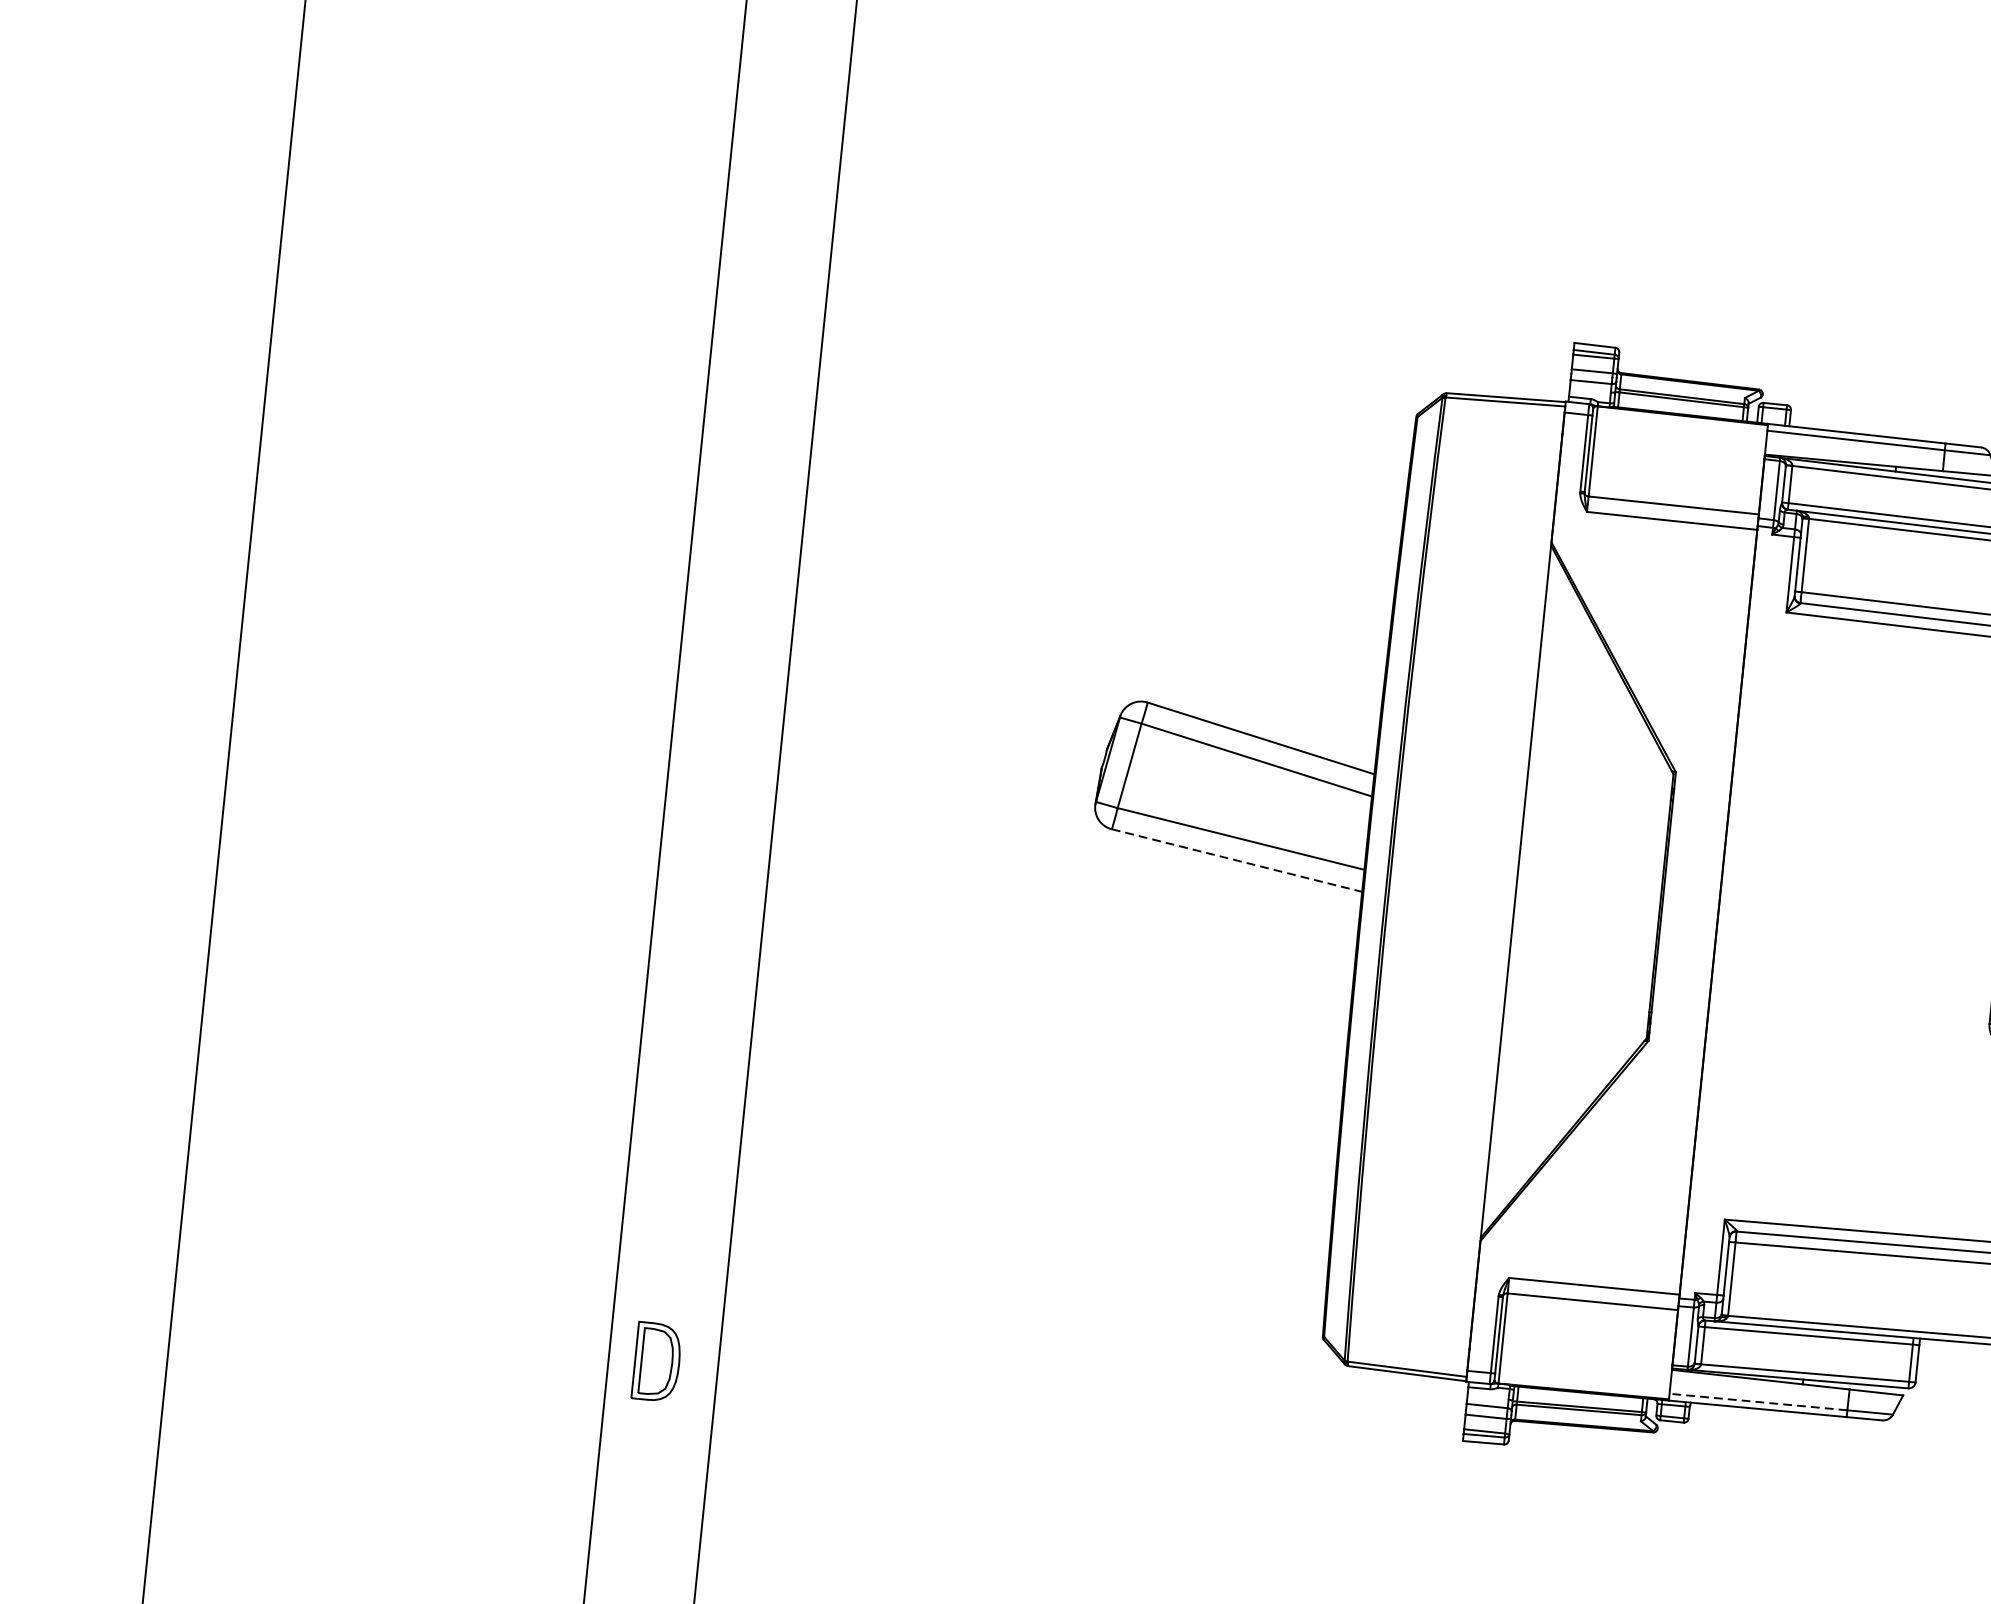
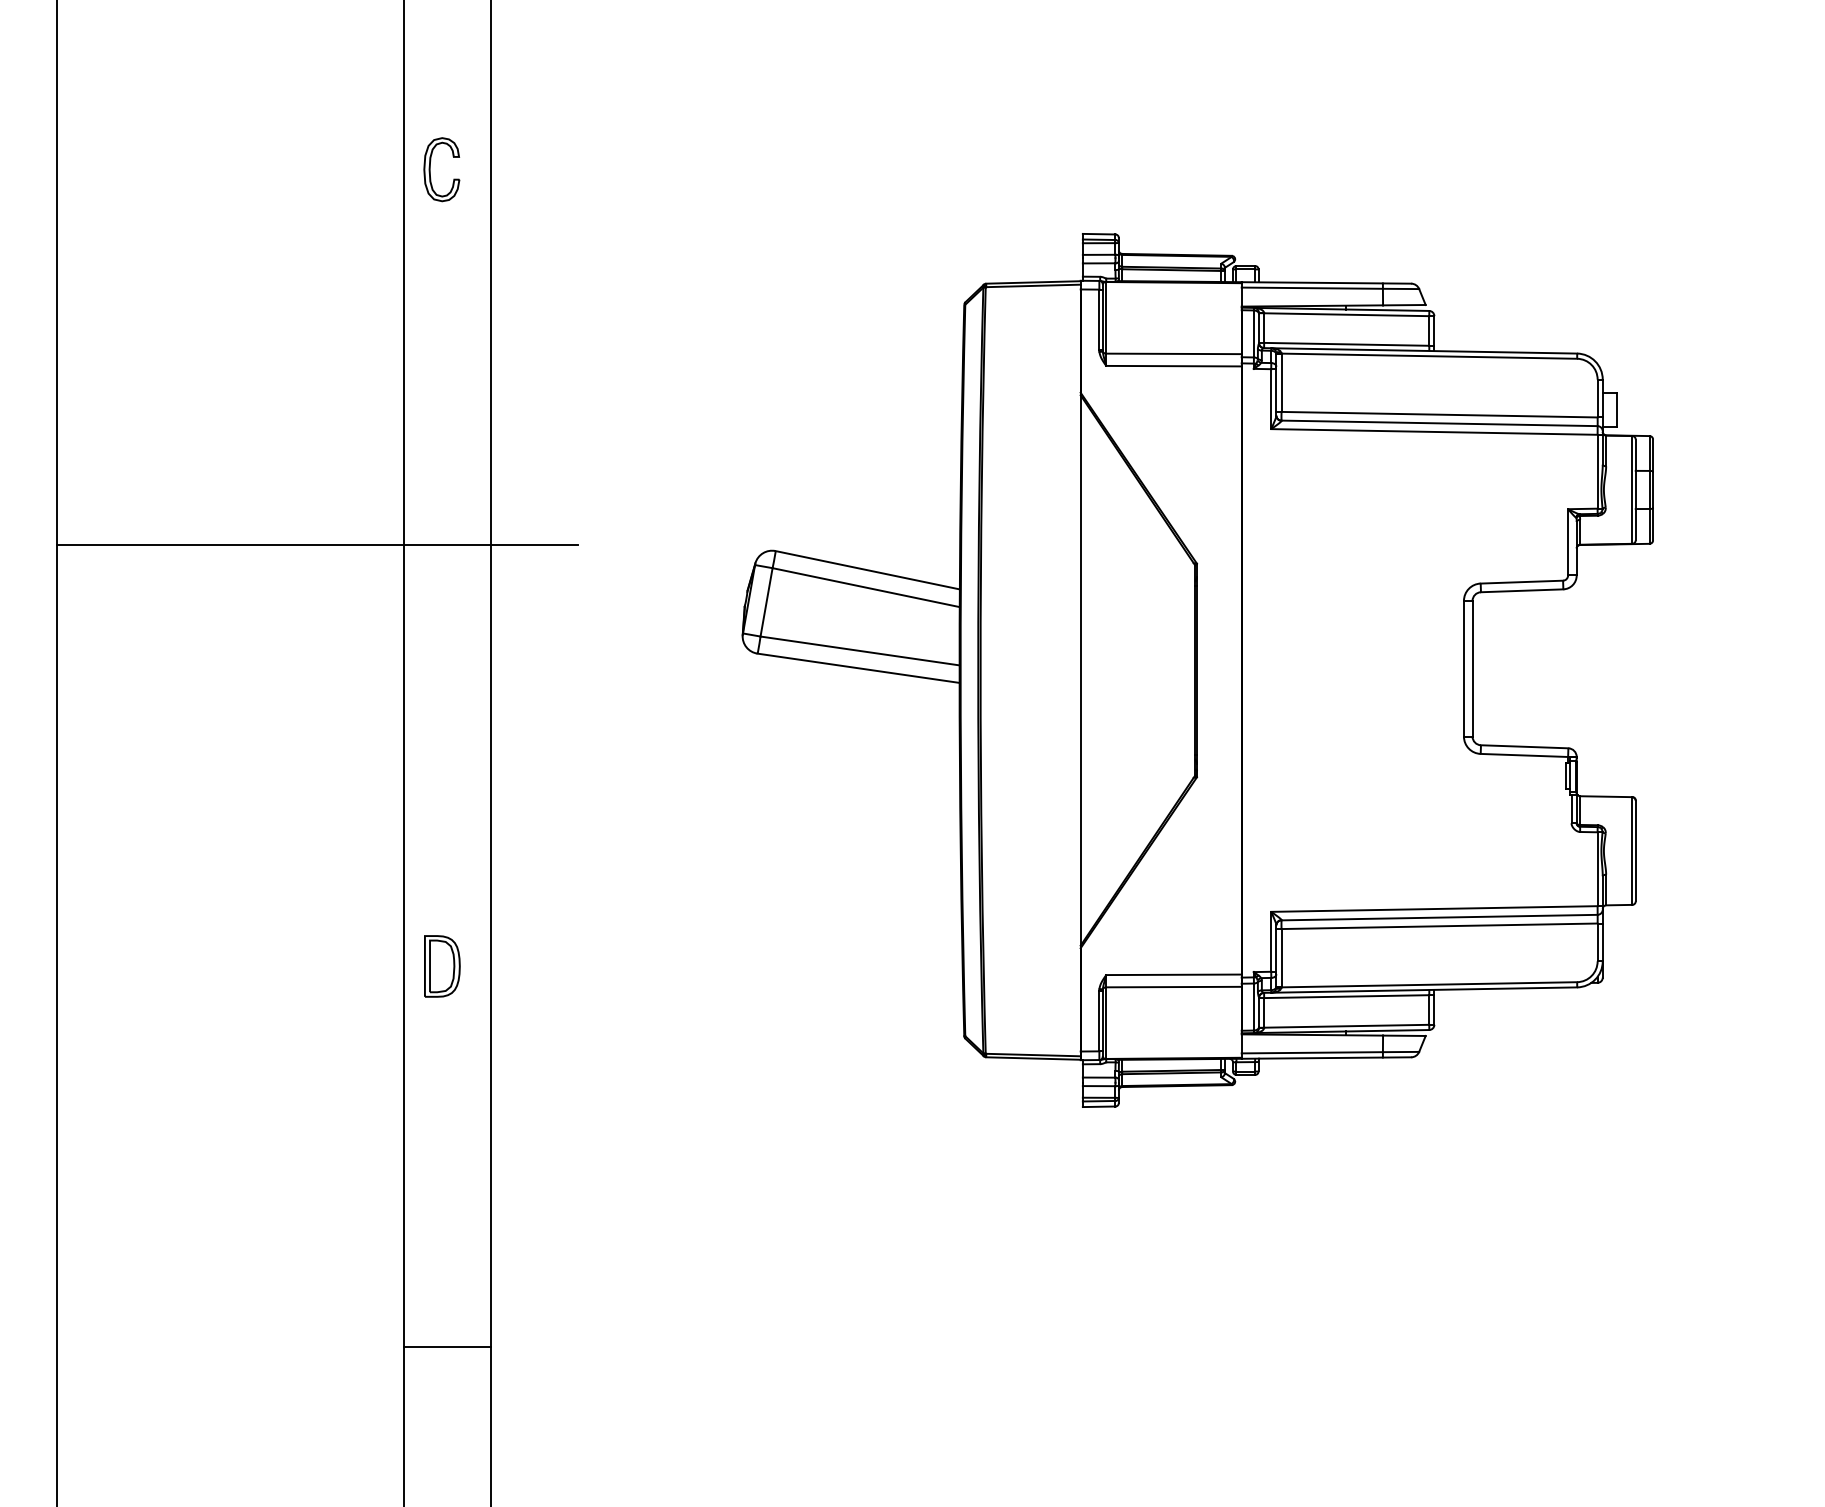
part: (762, 178) -> (430, 169), added
line: (570, 636) -> (316, 545), added
line: (1238, 860) -> (859, 668), dashed -> solid
part: (657, 1362) -> (442, 966), moved
line: (1758, 1401) -> (1312, 1052), dashed -> solid

